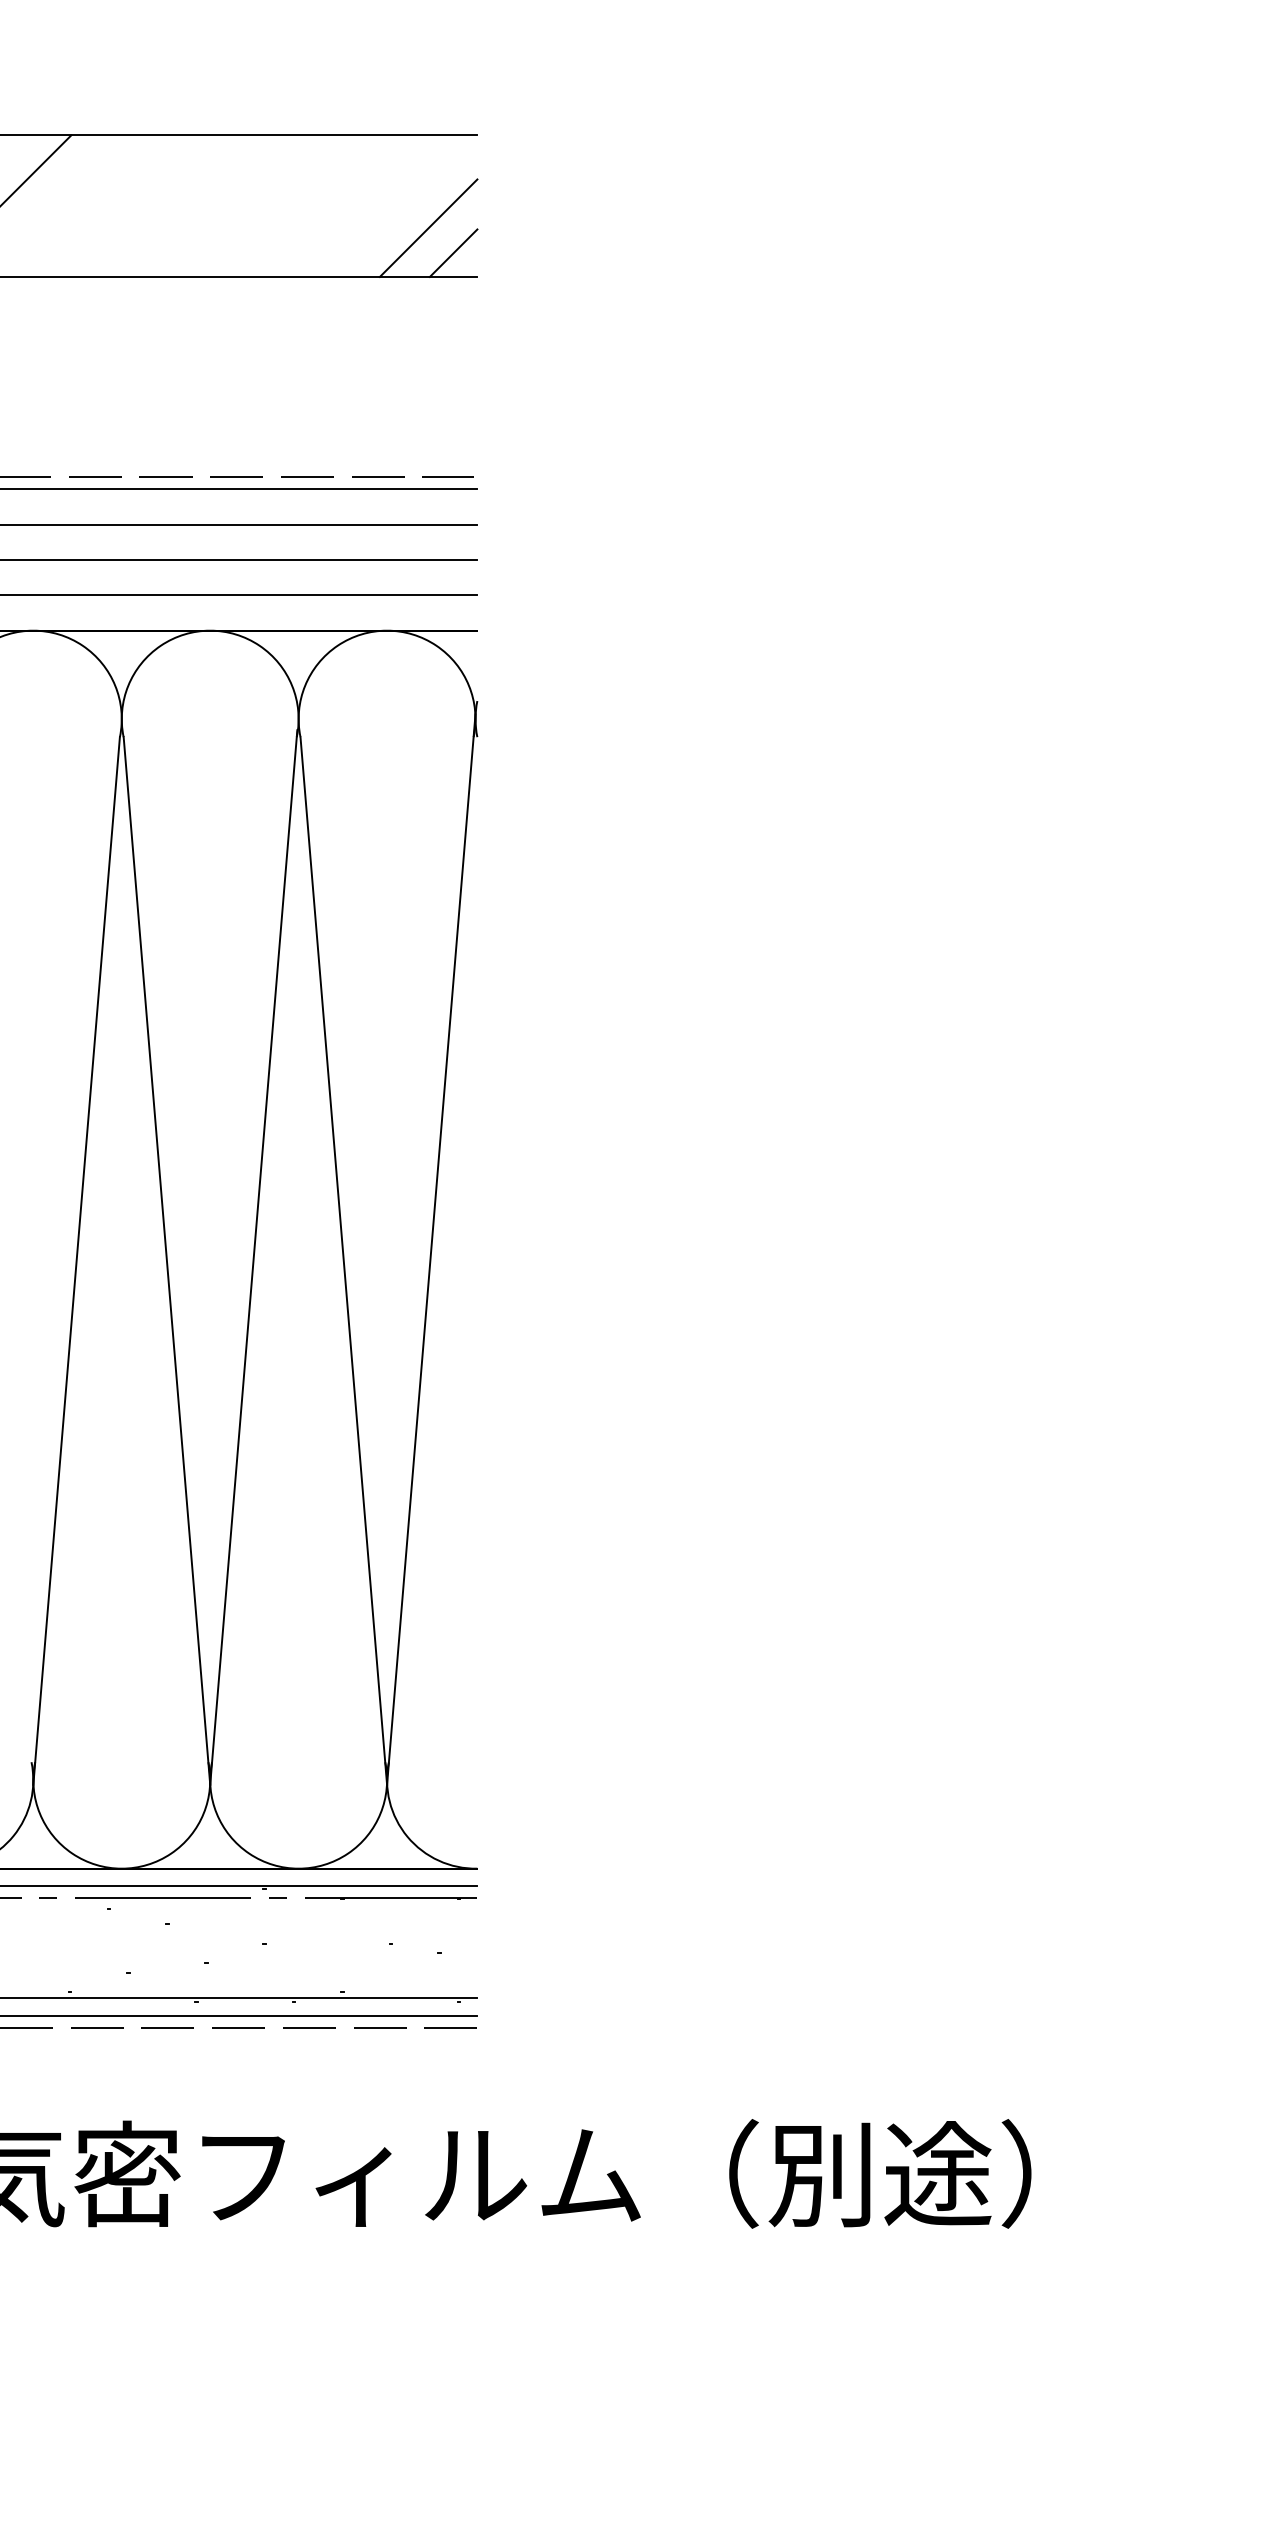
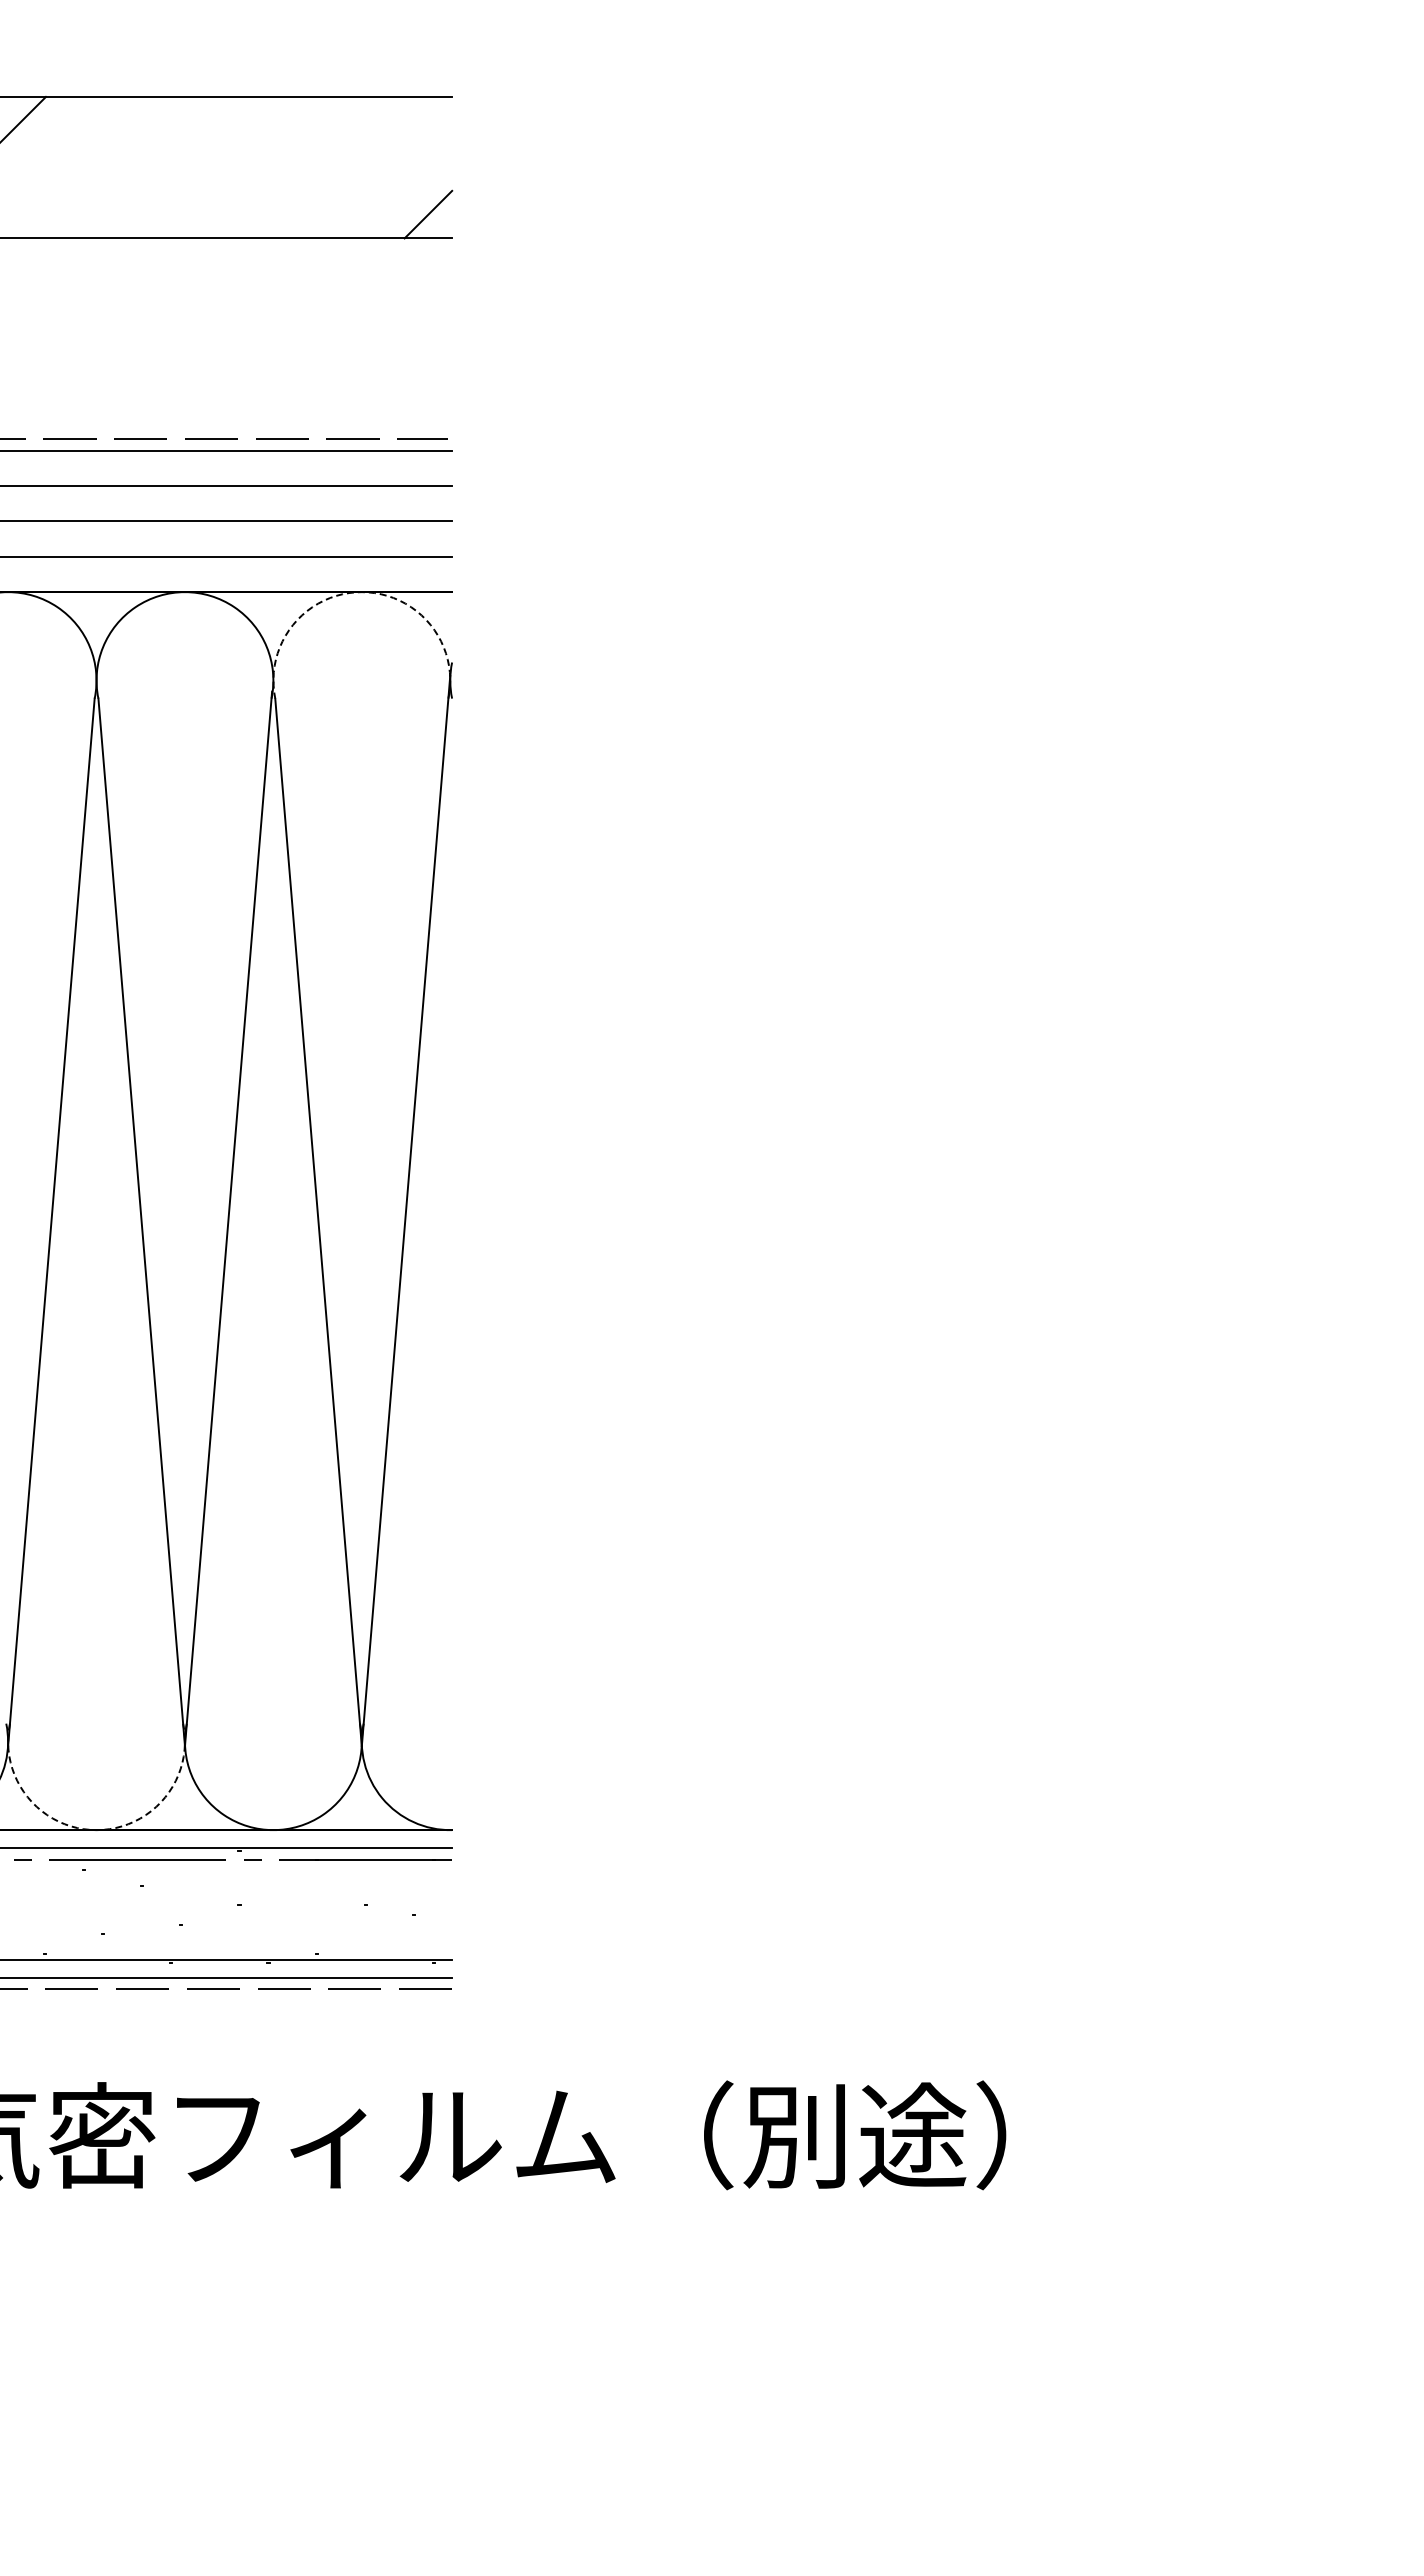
line: (428, 228) -> (403, 189), removed
arc: (386, 631) -> (361, 592), solid -> dashed
arc: (121, 1869) -> (96, 1830), solid -> dashed

